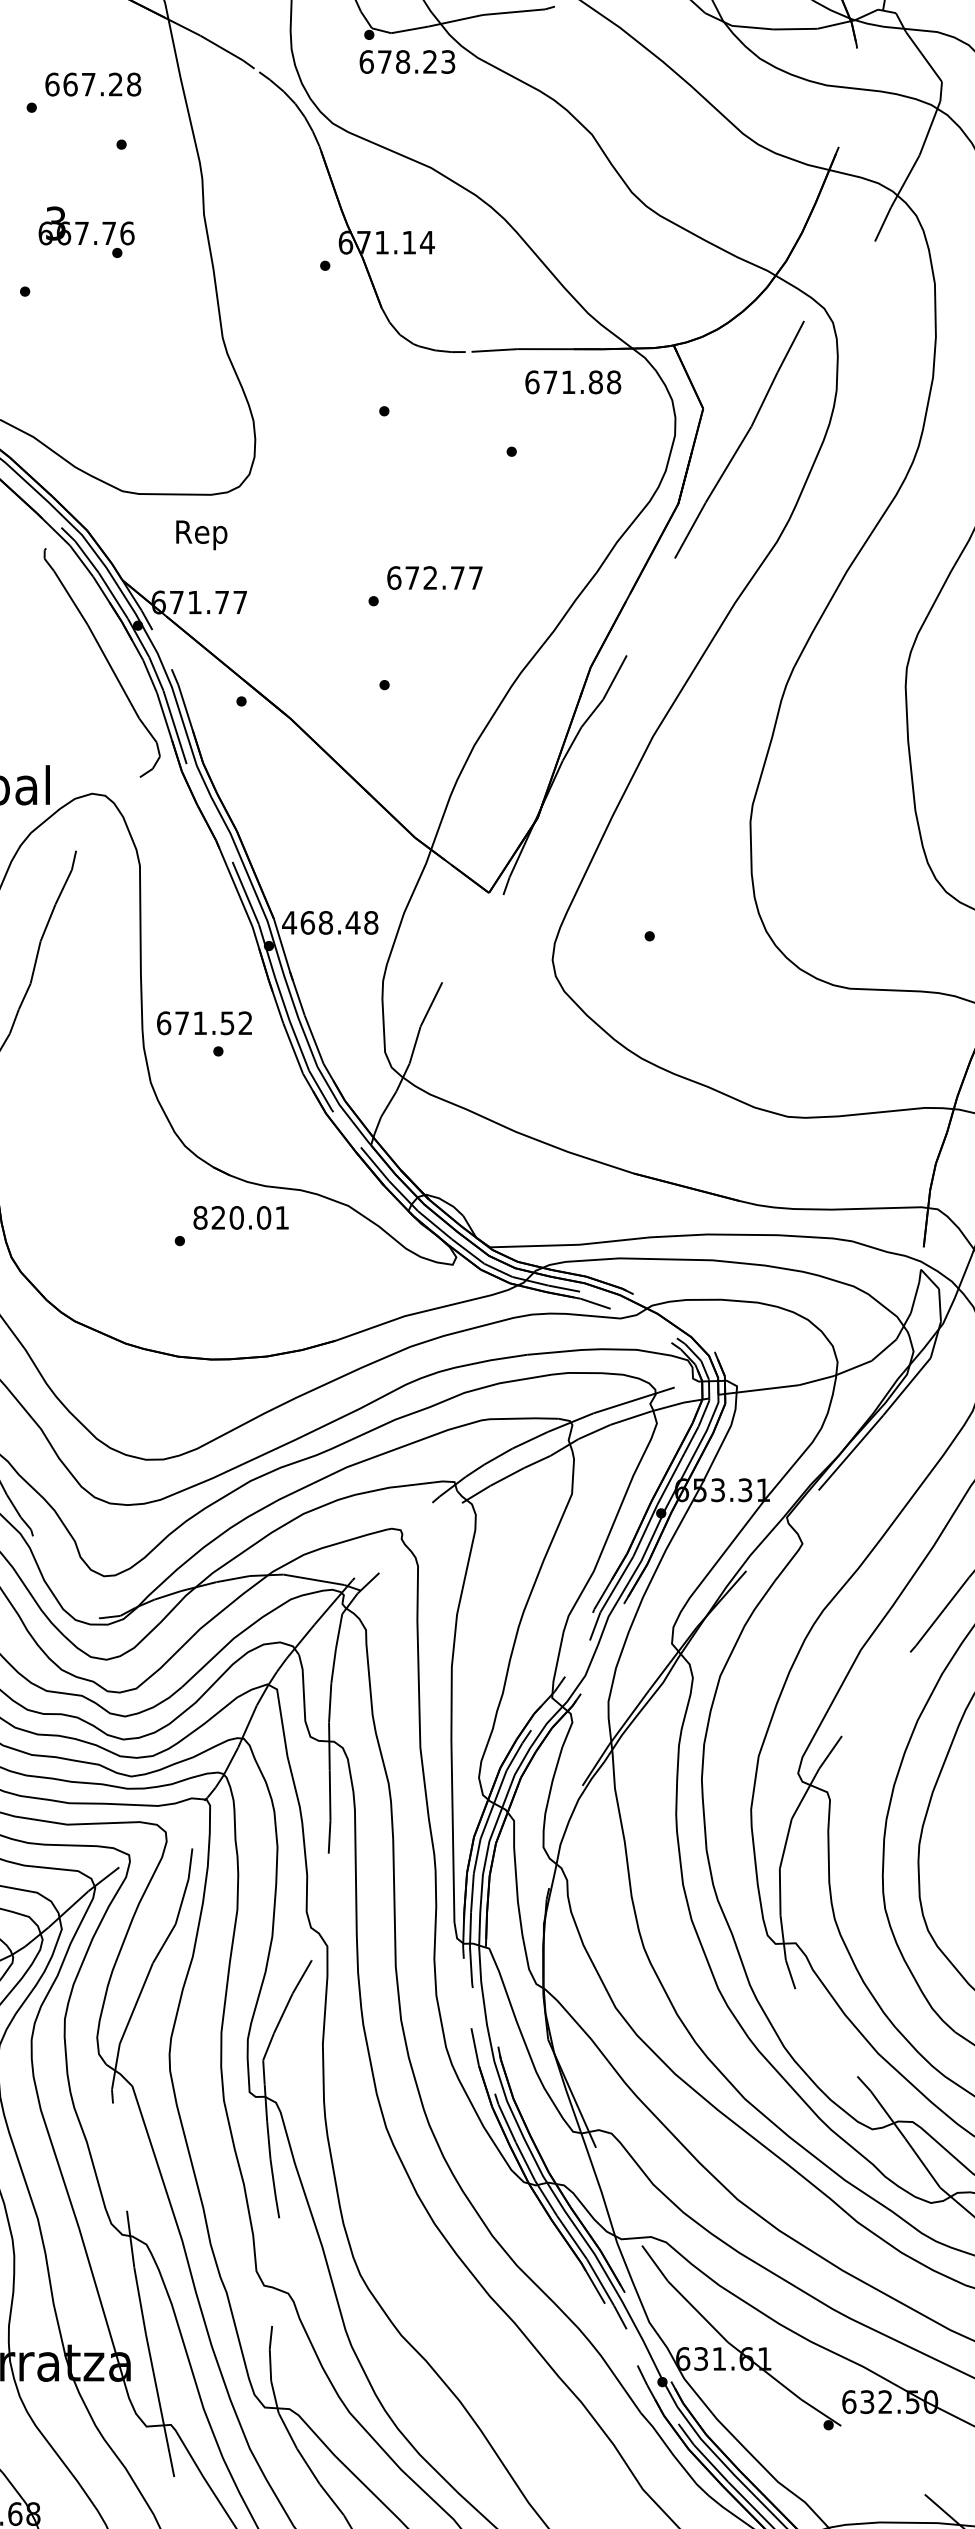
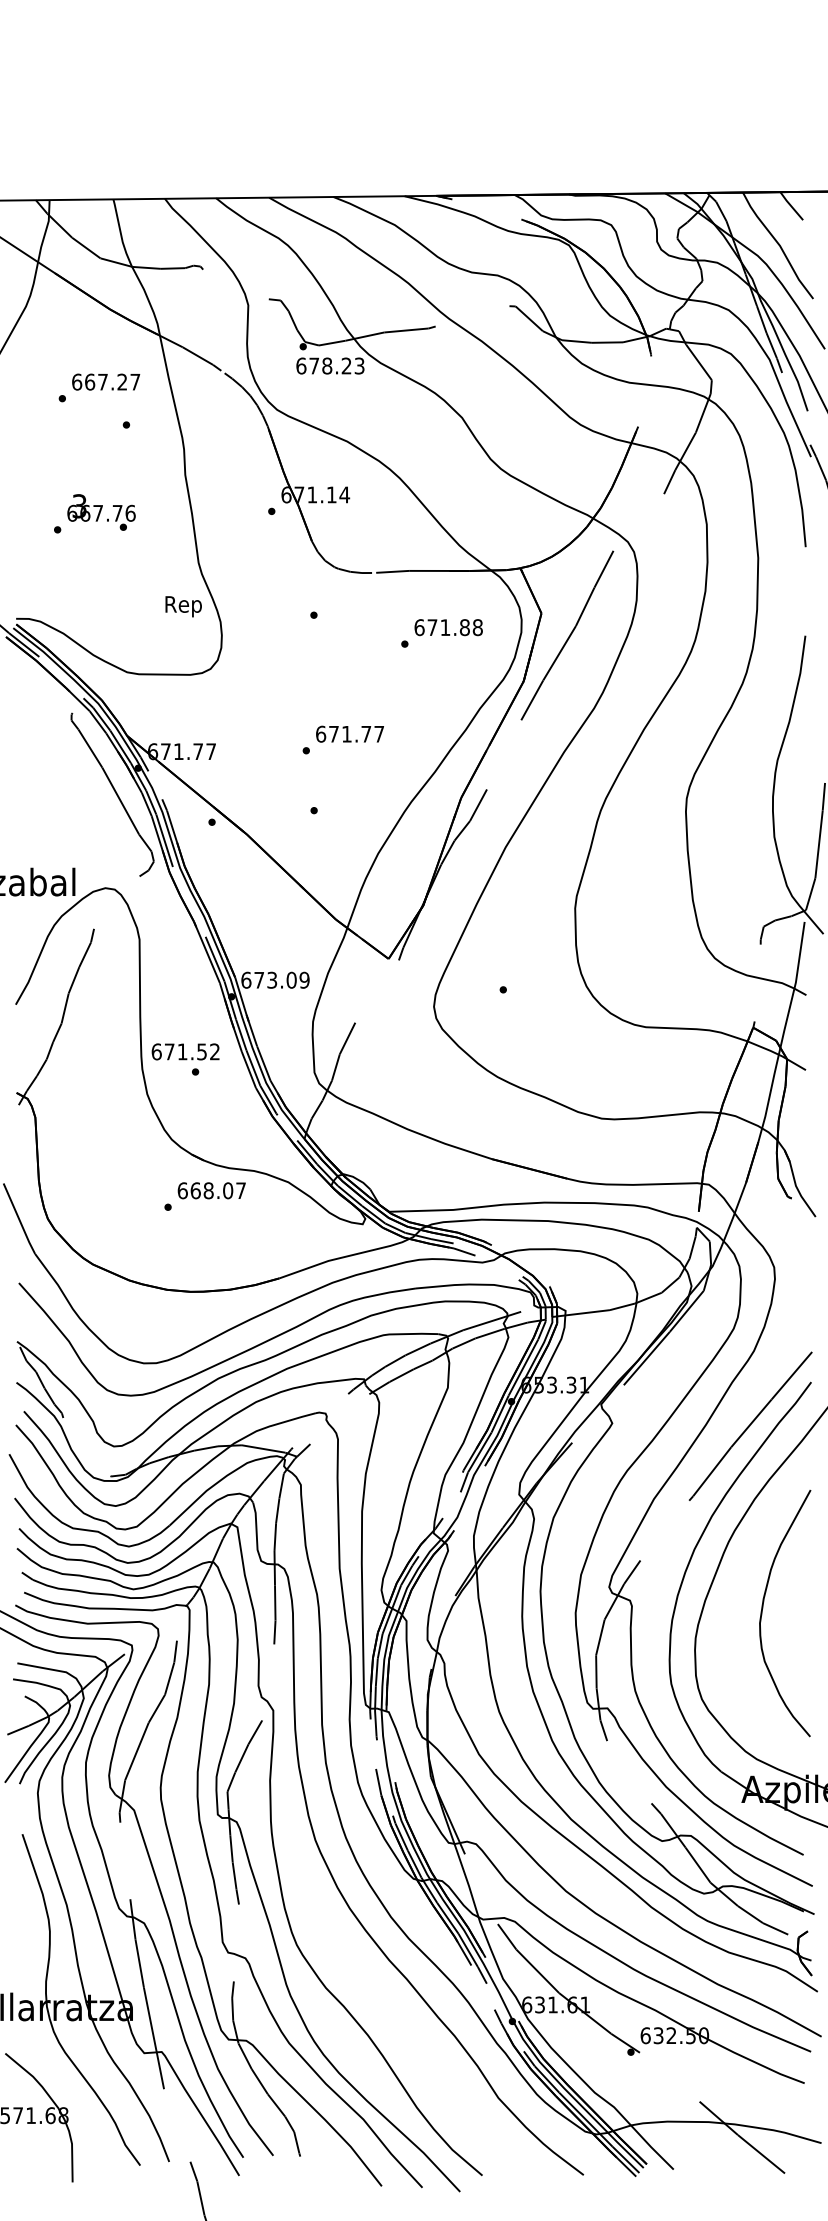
text: (134, 83) -> (135, 381), 667.28 -> 667.27
text: (86, 232) -> (101, 512), moved
text: (572, 382) -> (448, 627), moved
text: (201, 534) -> (183, 606), moved
text: (429, 577) -> (346, 733), 672.77 -> 671.77
text: (330, 921) -> (275, 979), 468.48 -> 673.09
text: (240, 1217) -> (211, 1190), 820.01 -> 668.07

